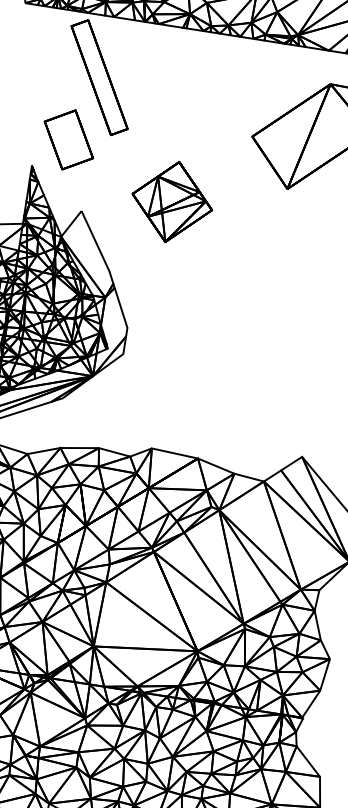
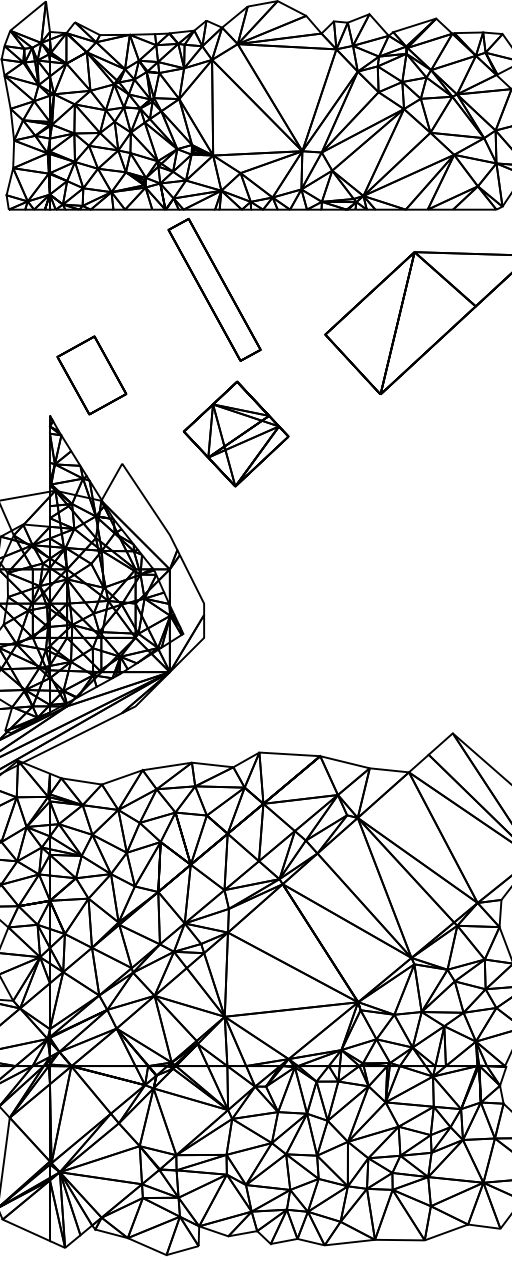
part: (99, 77) -> (214, 289), moved

